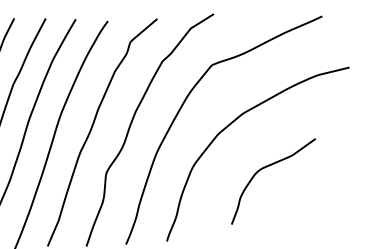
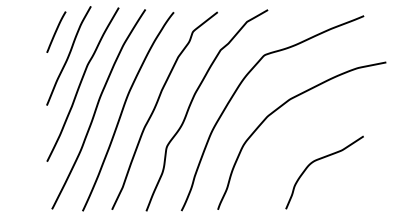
curve: (269, 166) -> (321, 159), moved

